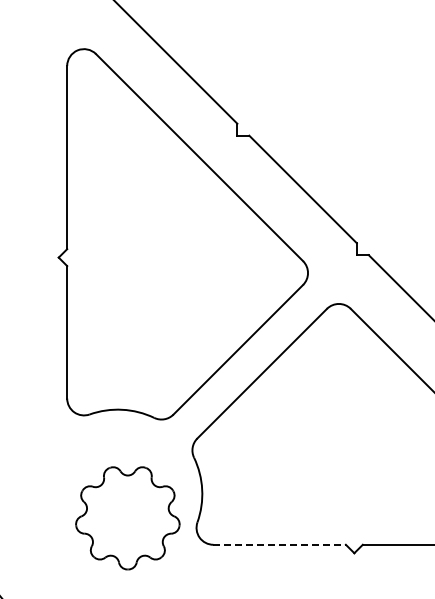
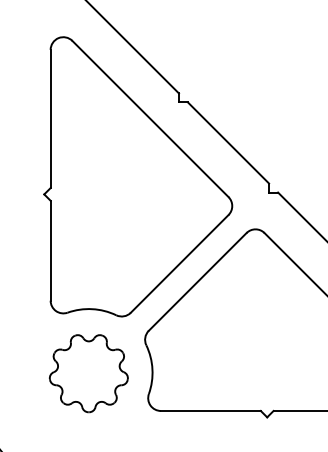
part: (127, 518) -> (88, 373), moved
line: (280, 544) -> (211, 410), dashed -> solid

